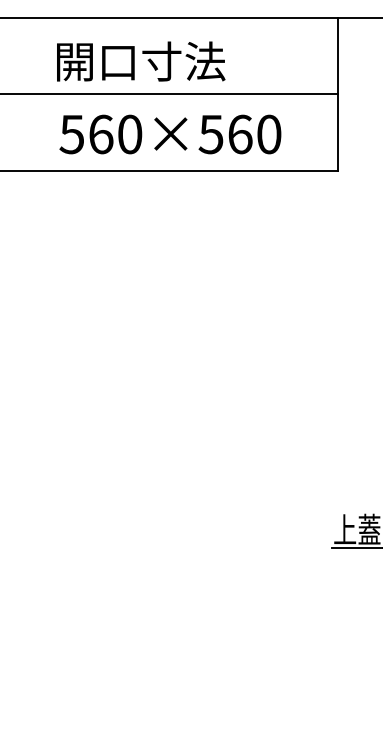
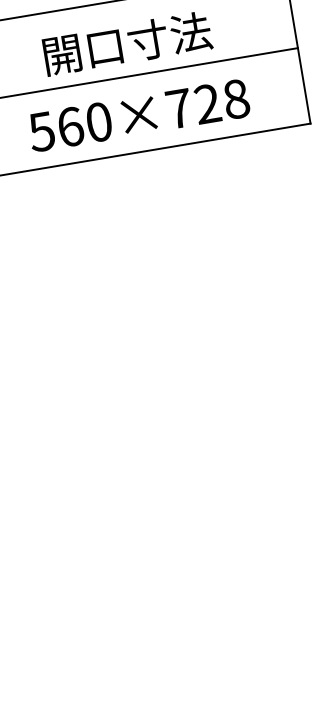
text: (141, 61) -> (127, 43), moved
text: (239, 134) -> (207, 104), 560×560 -> 560×728

